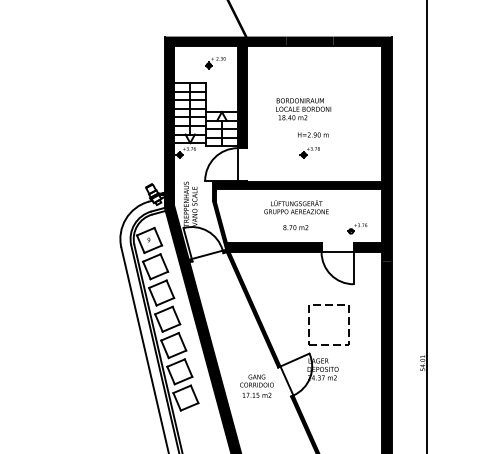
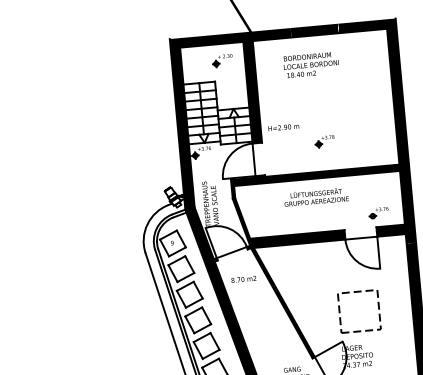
text: (303, 109) -> (311, 65), moved
text: (313, 134) -> (283, 127), moved
text: (295, 227) -> (243, 279), moved

